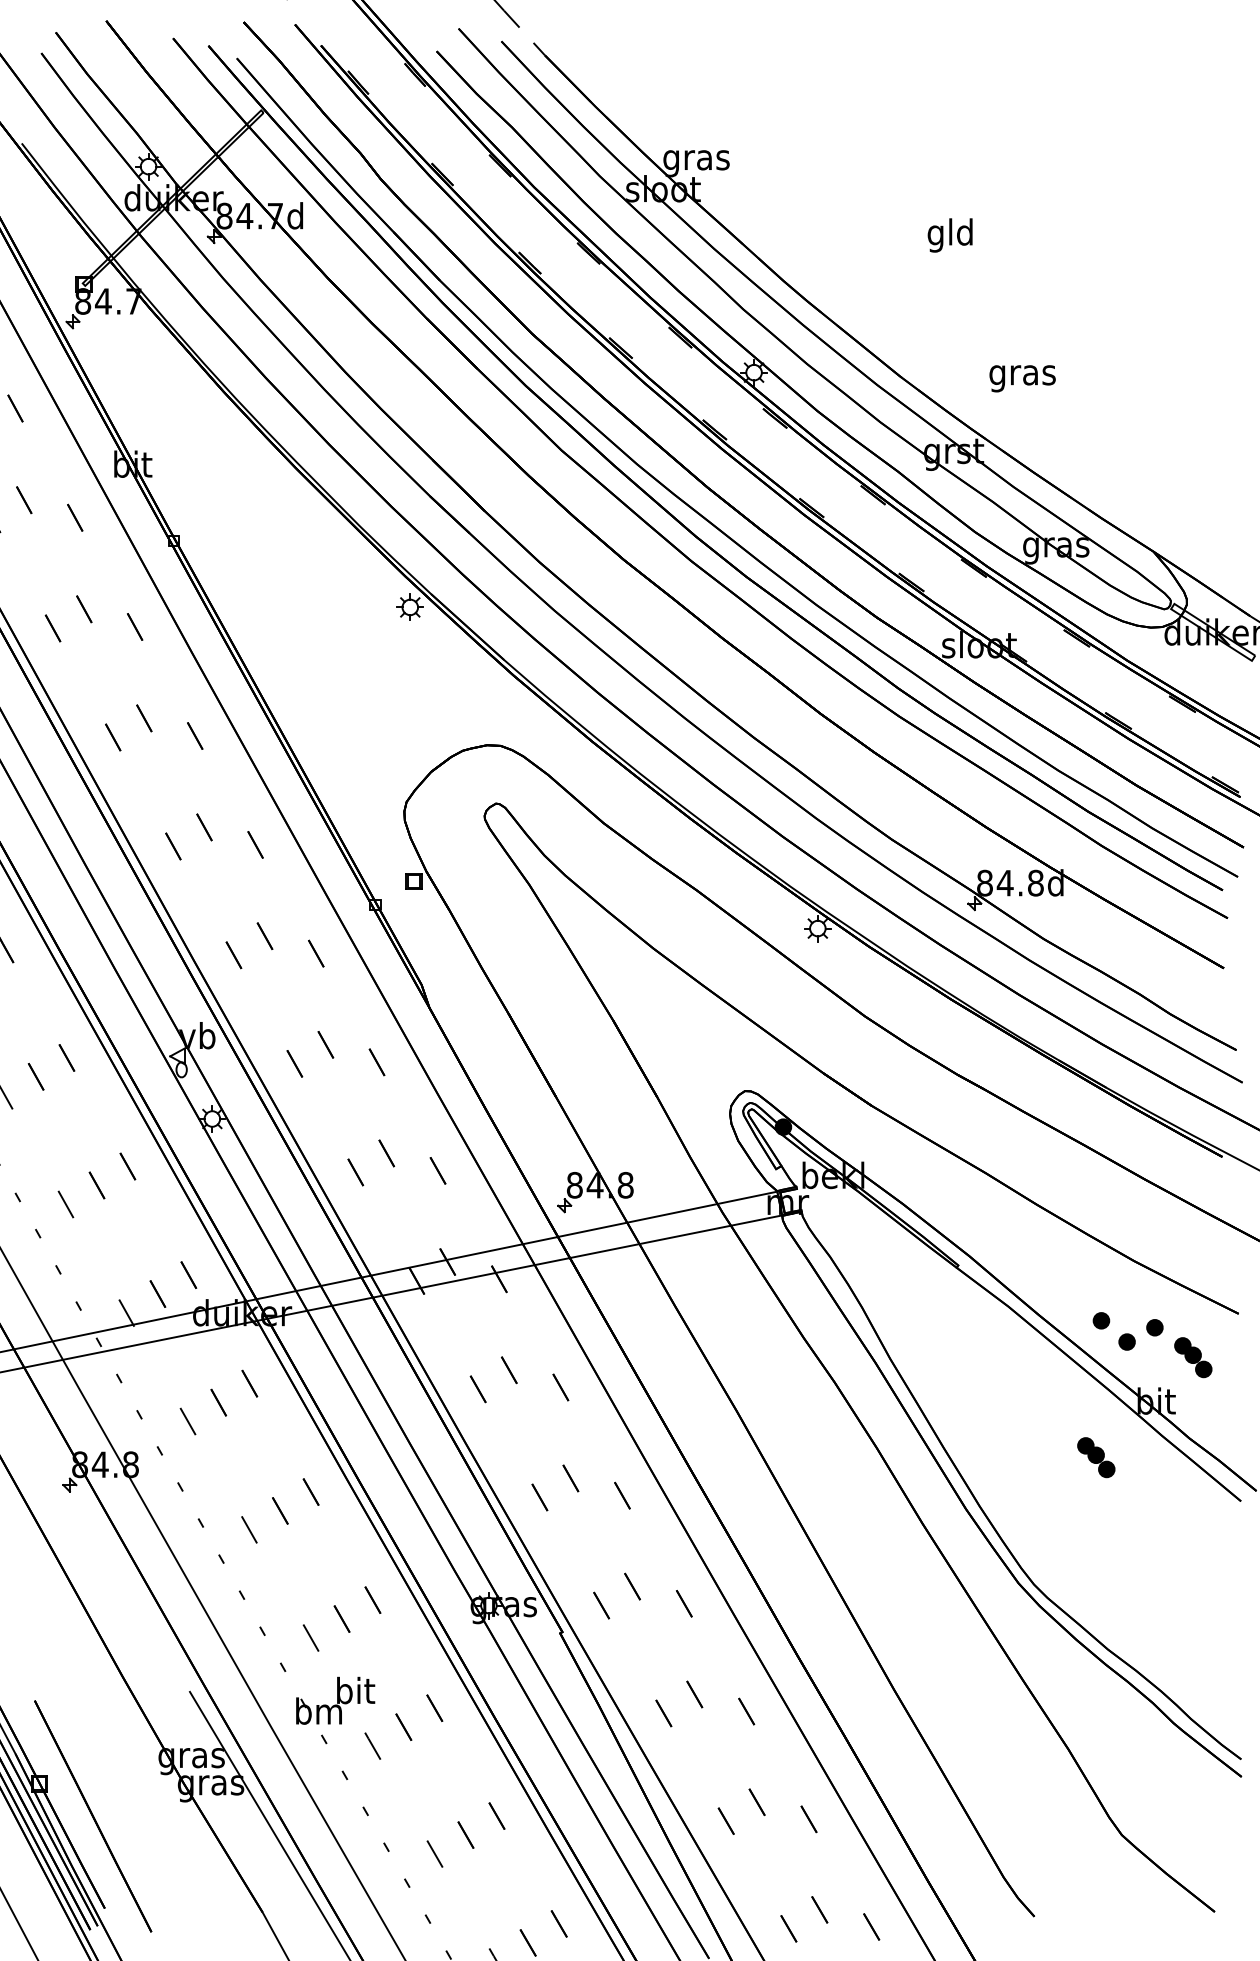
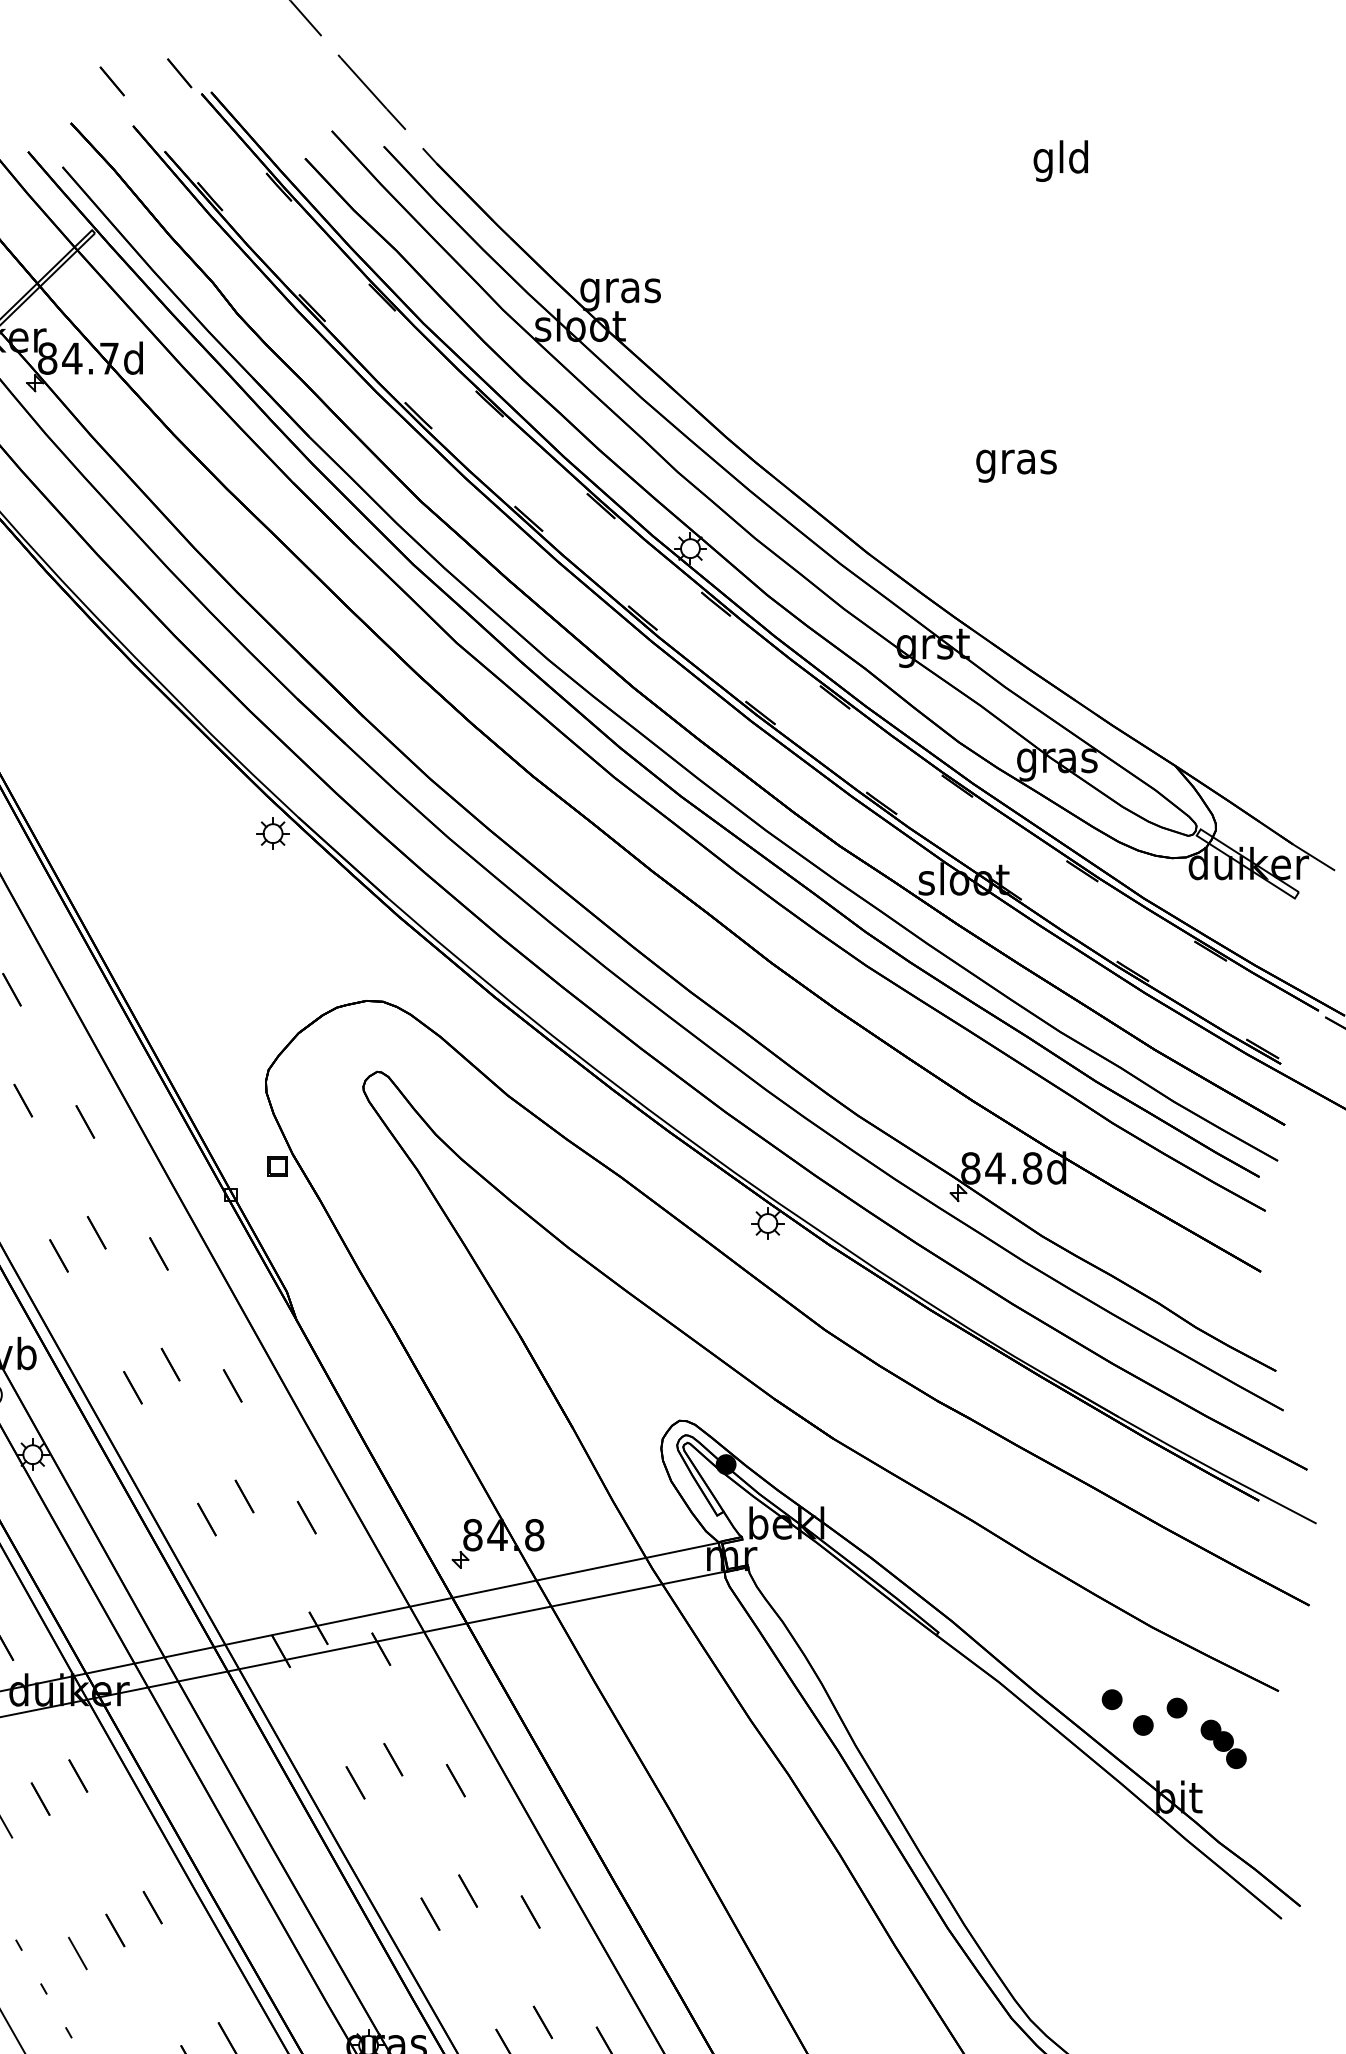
text: (949, 235) -> (1060, 161), moved
text: (1022, 378) -> (1016, 465), moved
part: (1096, 1457) -> (1106, 1865), removed

